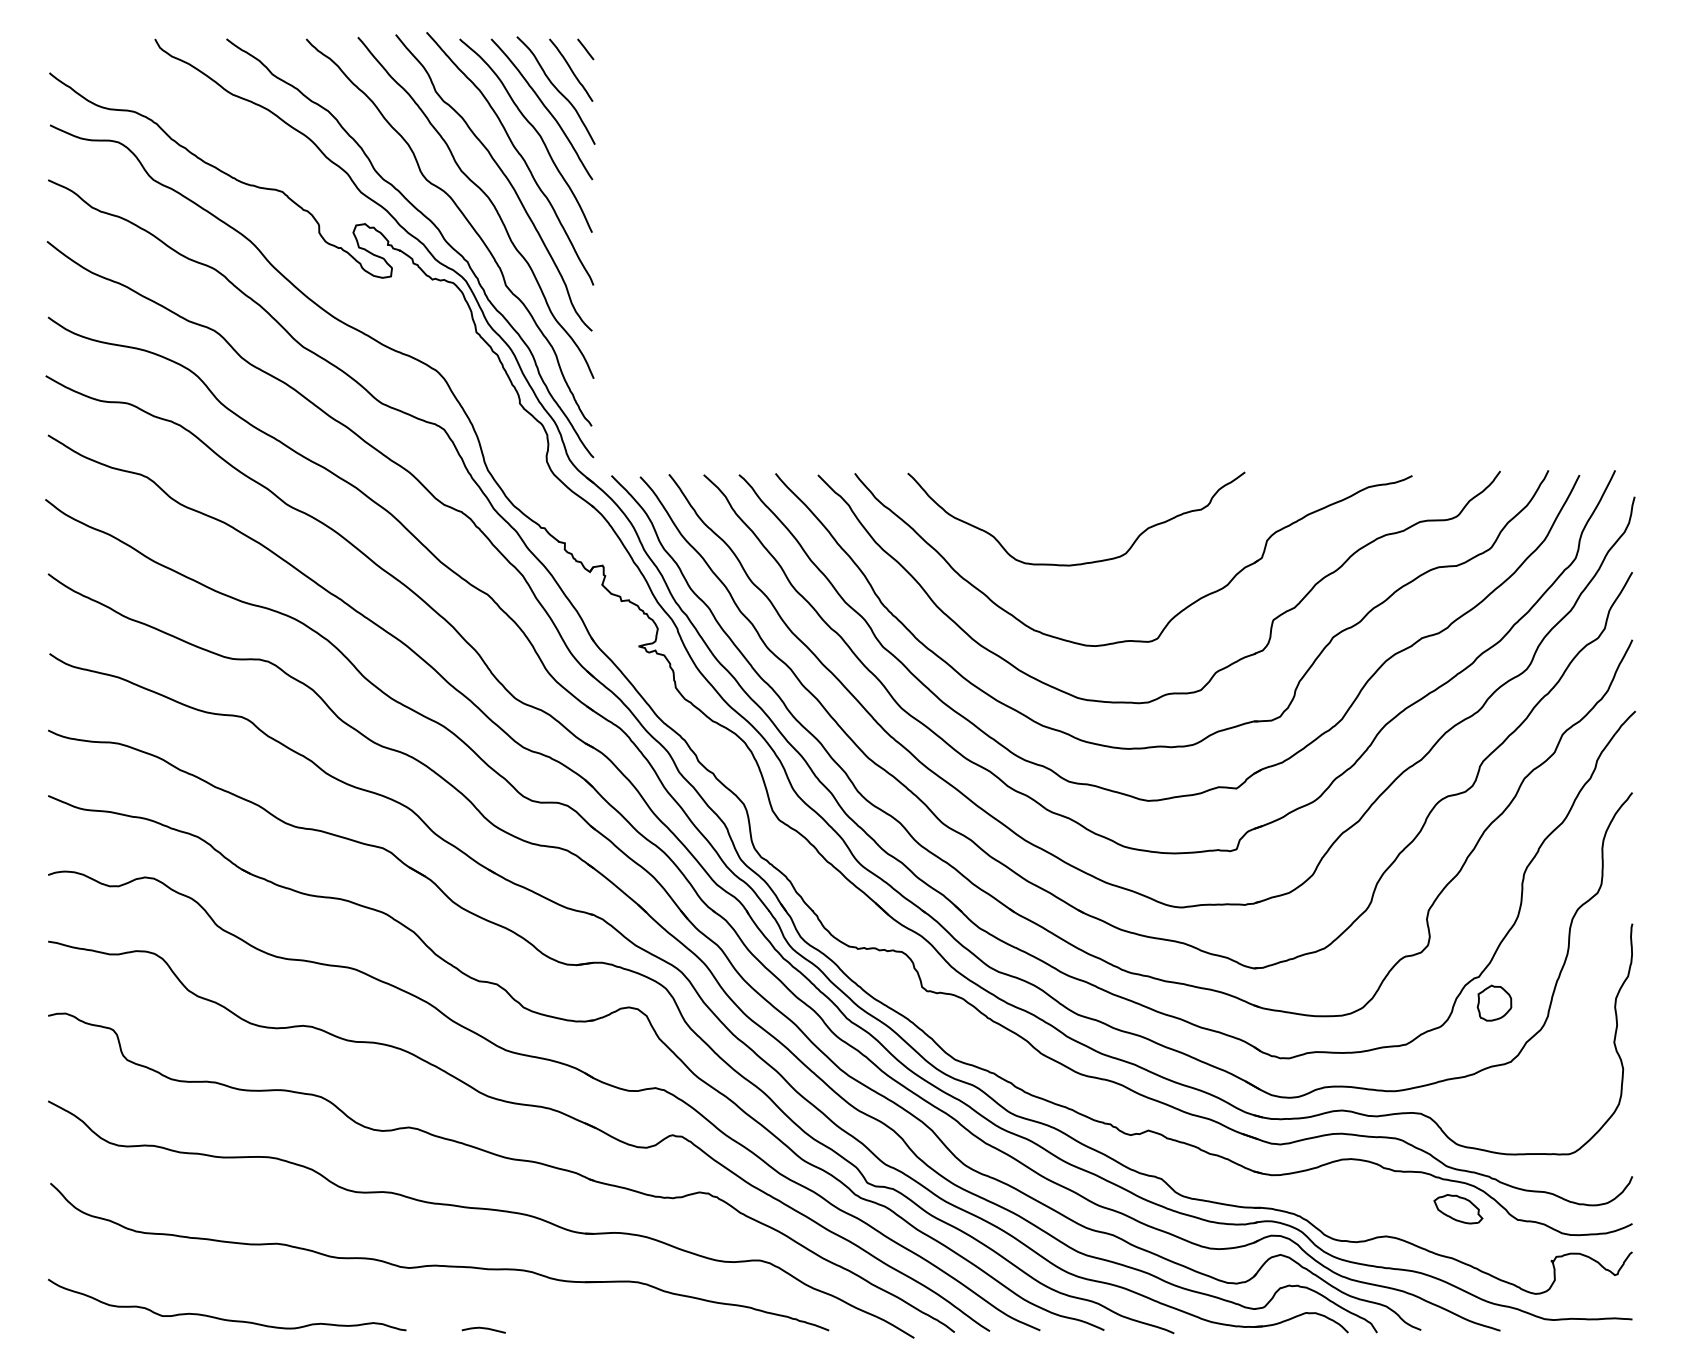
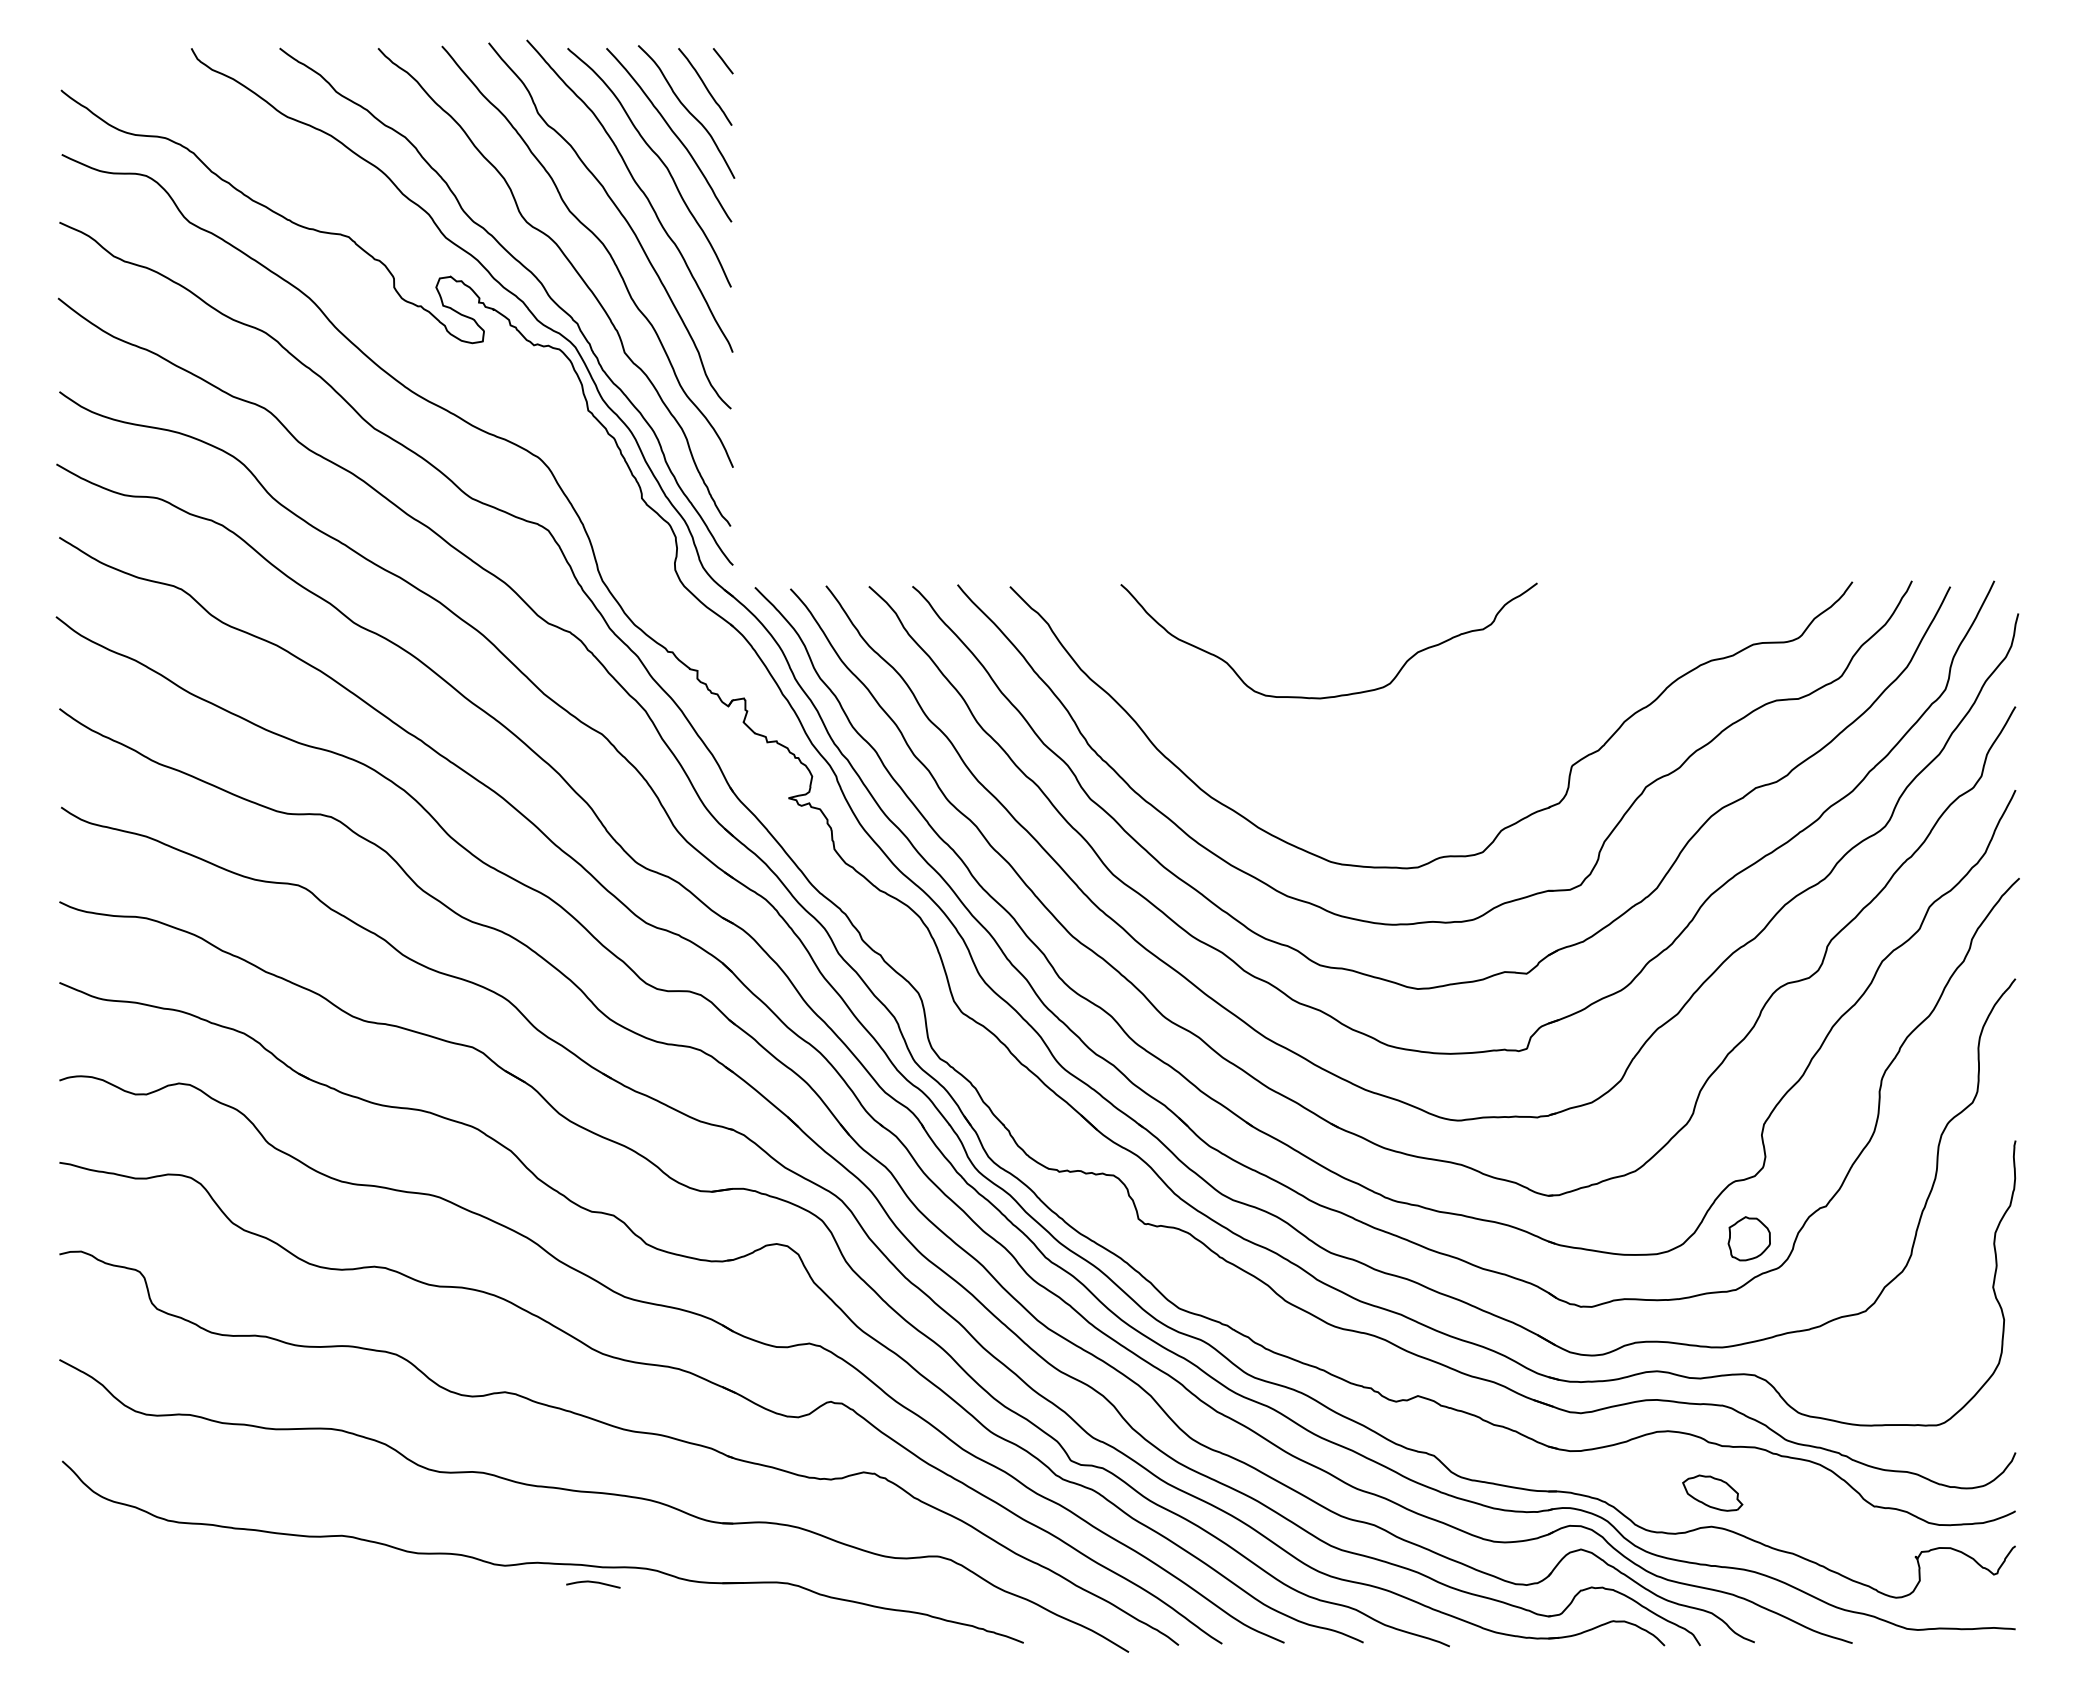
part: (1176, 614) -> (1452, 758), removed
part: (1493, 1002) -> (1748, 1238), moved
part: (1458, 1208) -> (1712, 1492), moved
curve: (224, 1318) -> (277, 1628), removed
curve: (484, 1329) -> (594, 1583), moved

